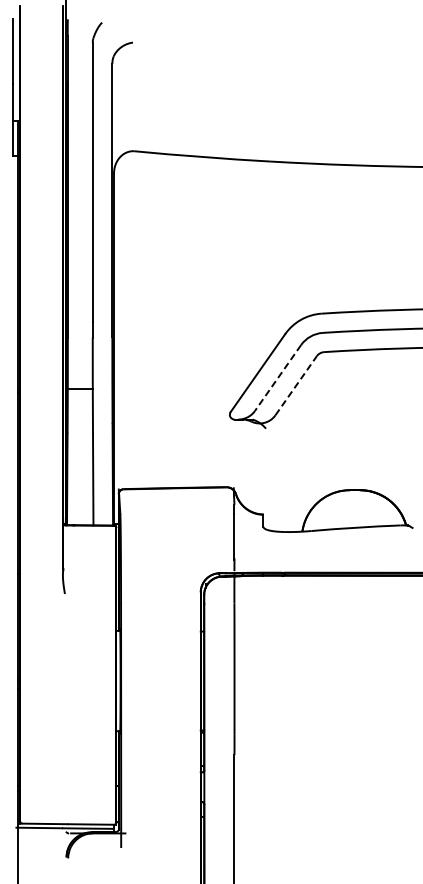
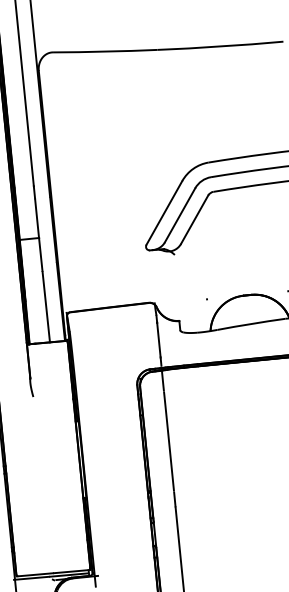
line: (277, 378) -> (179, 215), dashed -> solid
line: (296, 385) -> (194, 219), dashed -> solid

